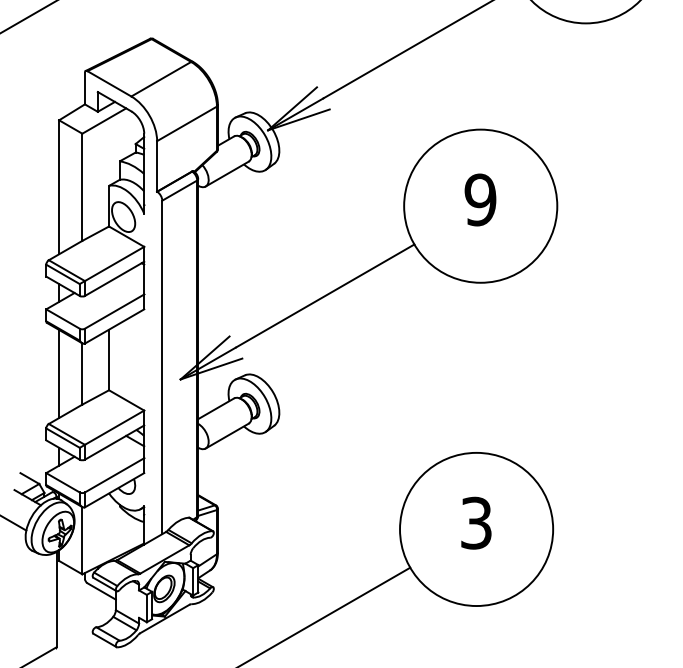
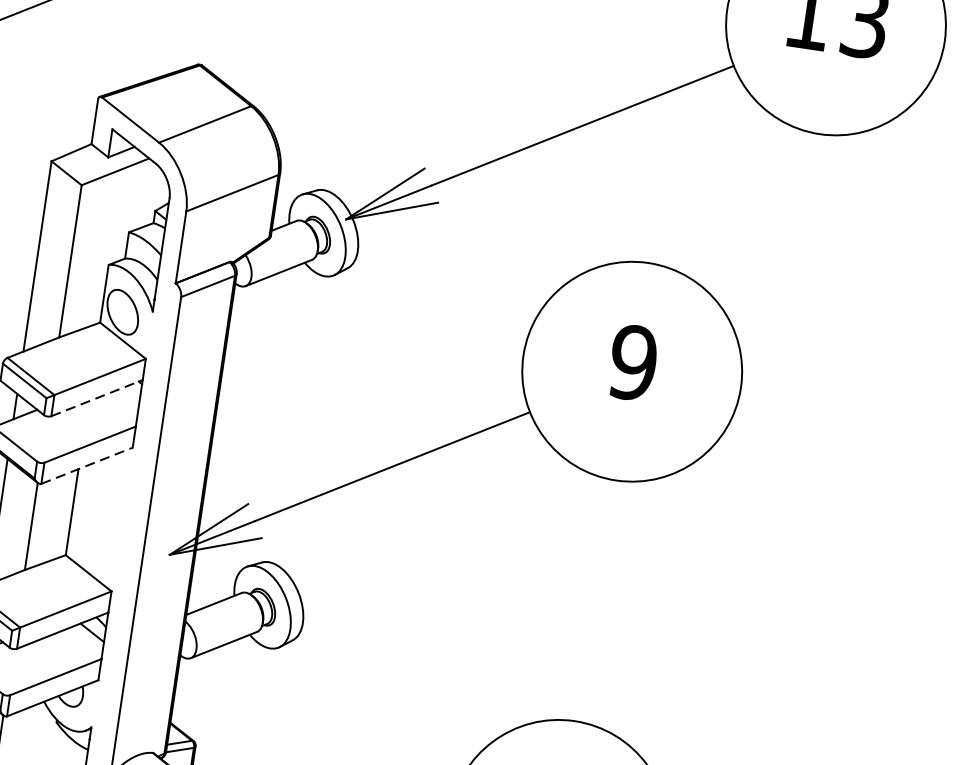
line: (115, 278) -> (98, 397), solid -> dashed
line: (115, 326) -> (88, 465), solid -> dashed

